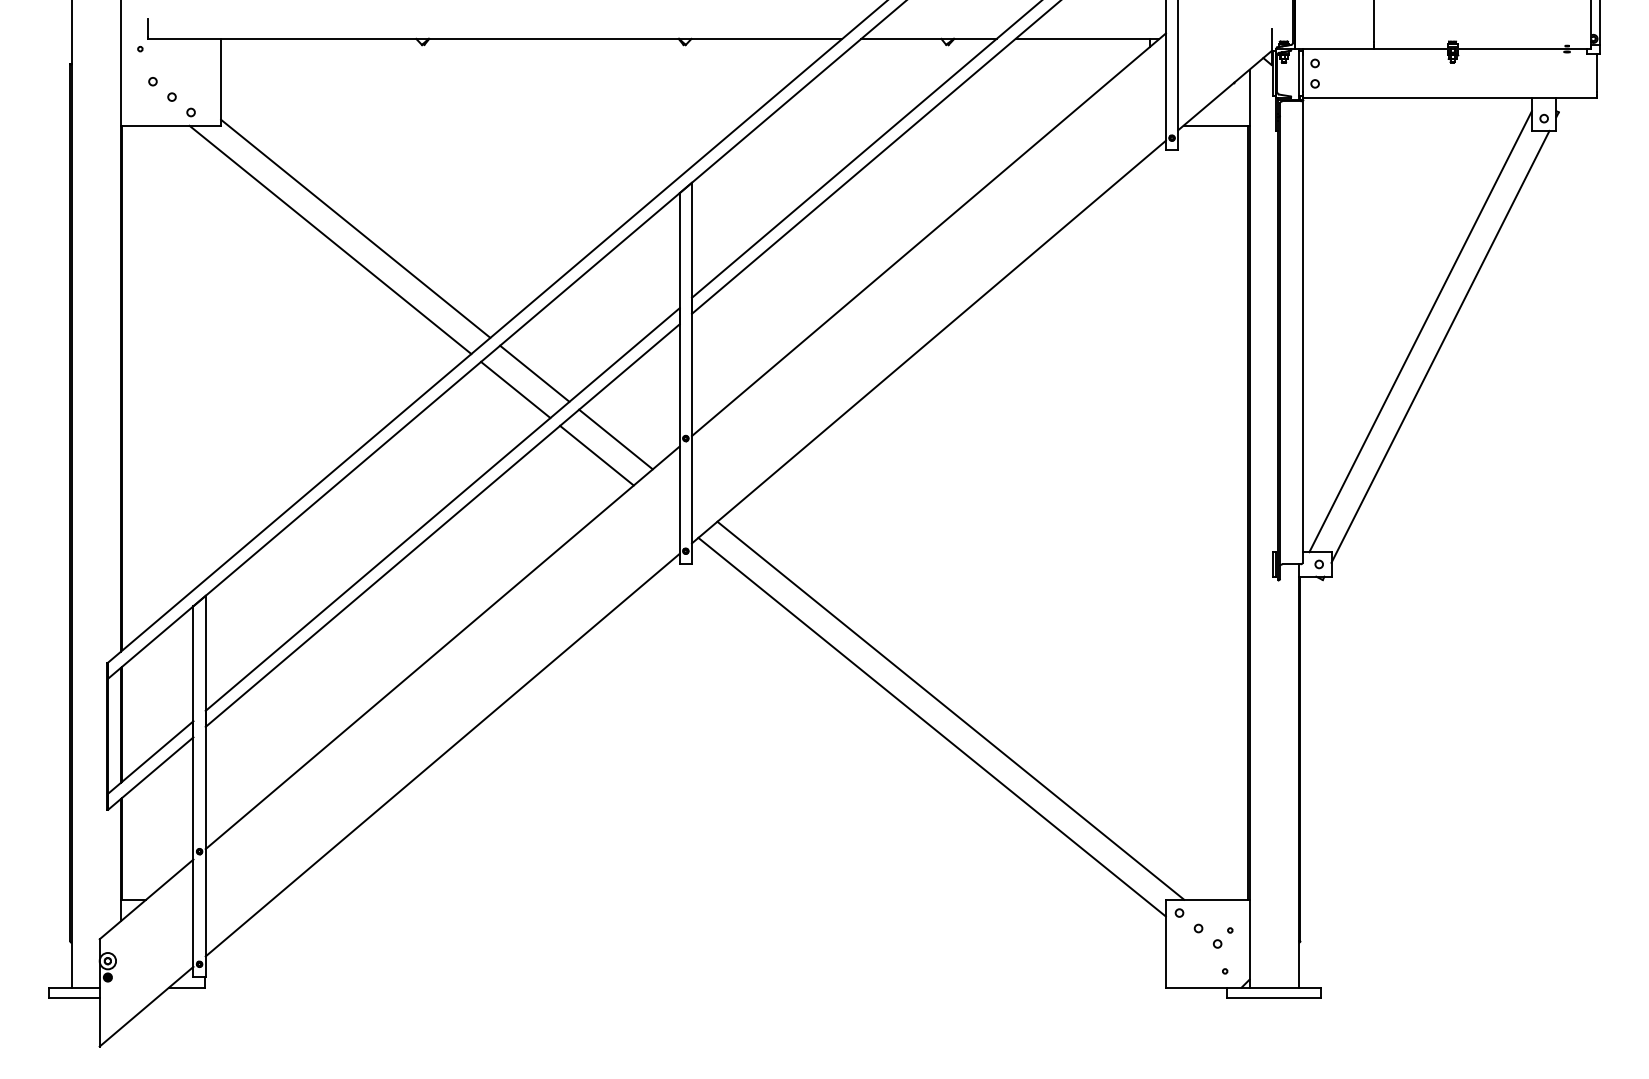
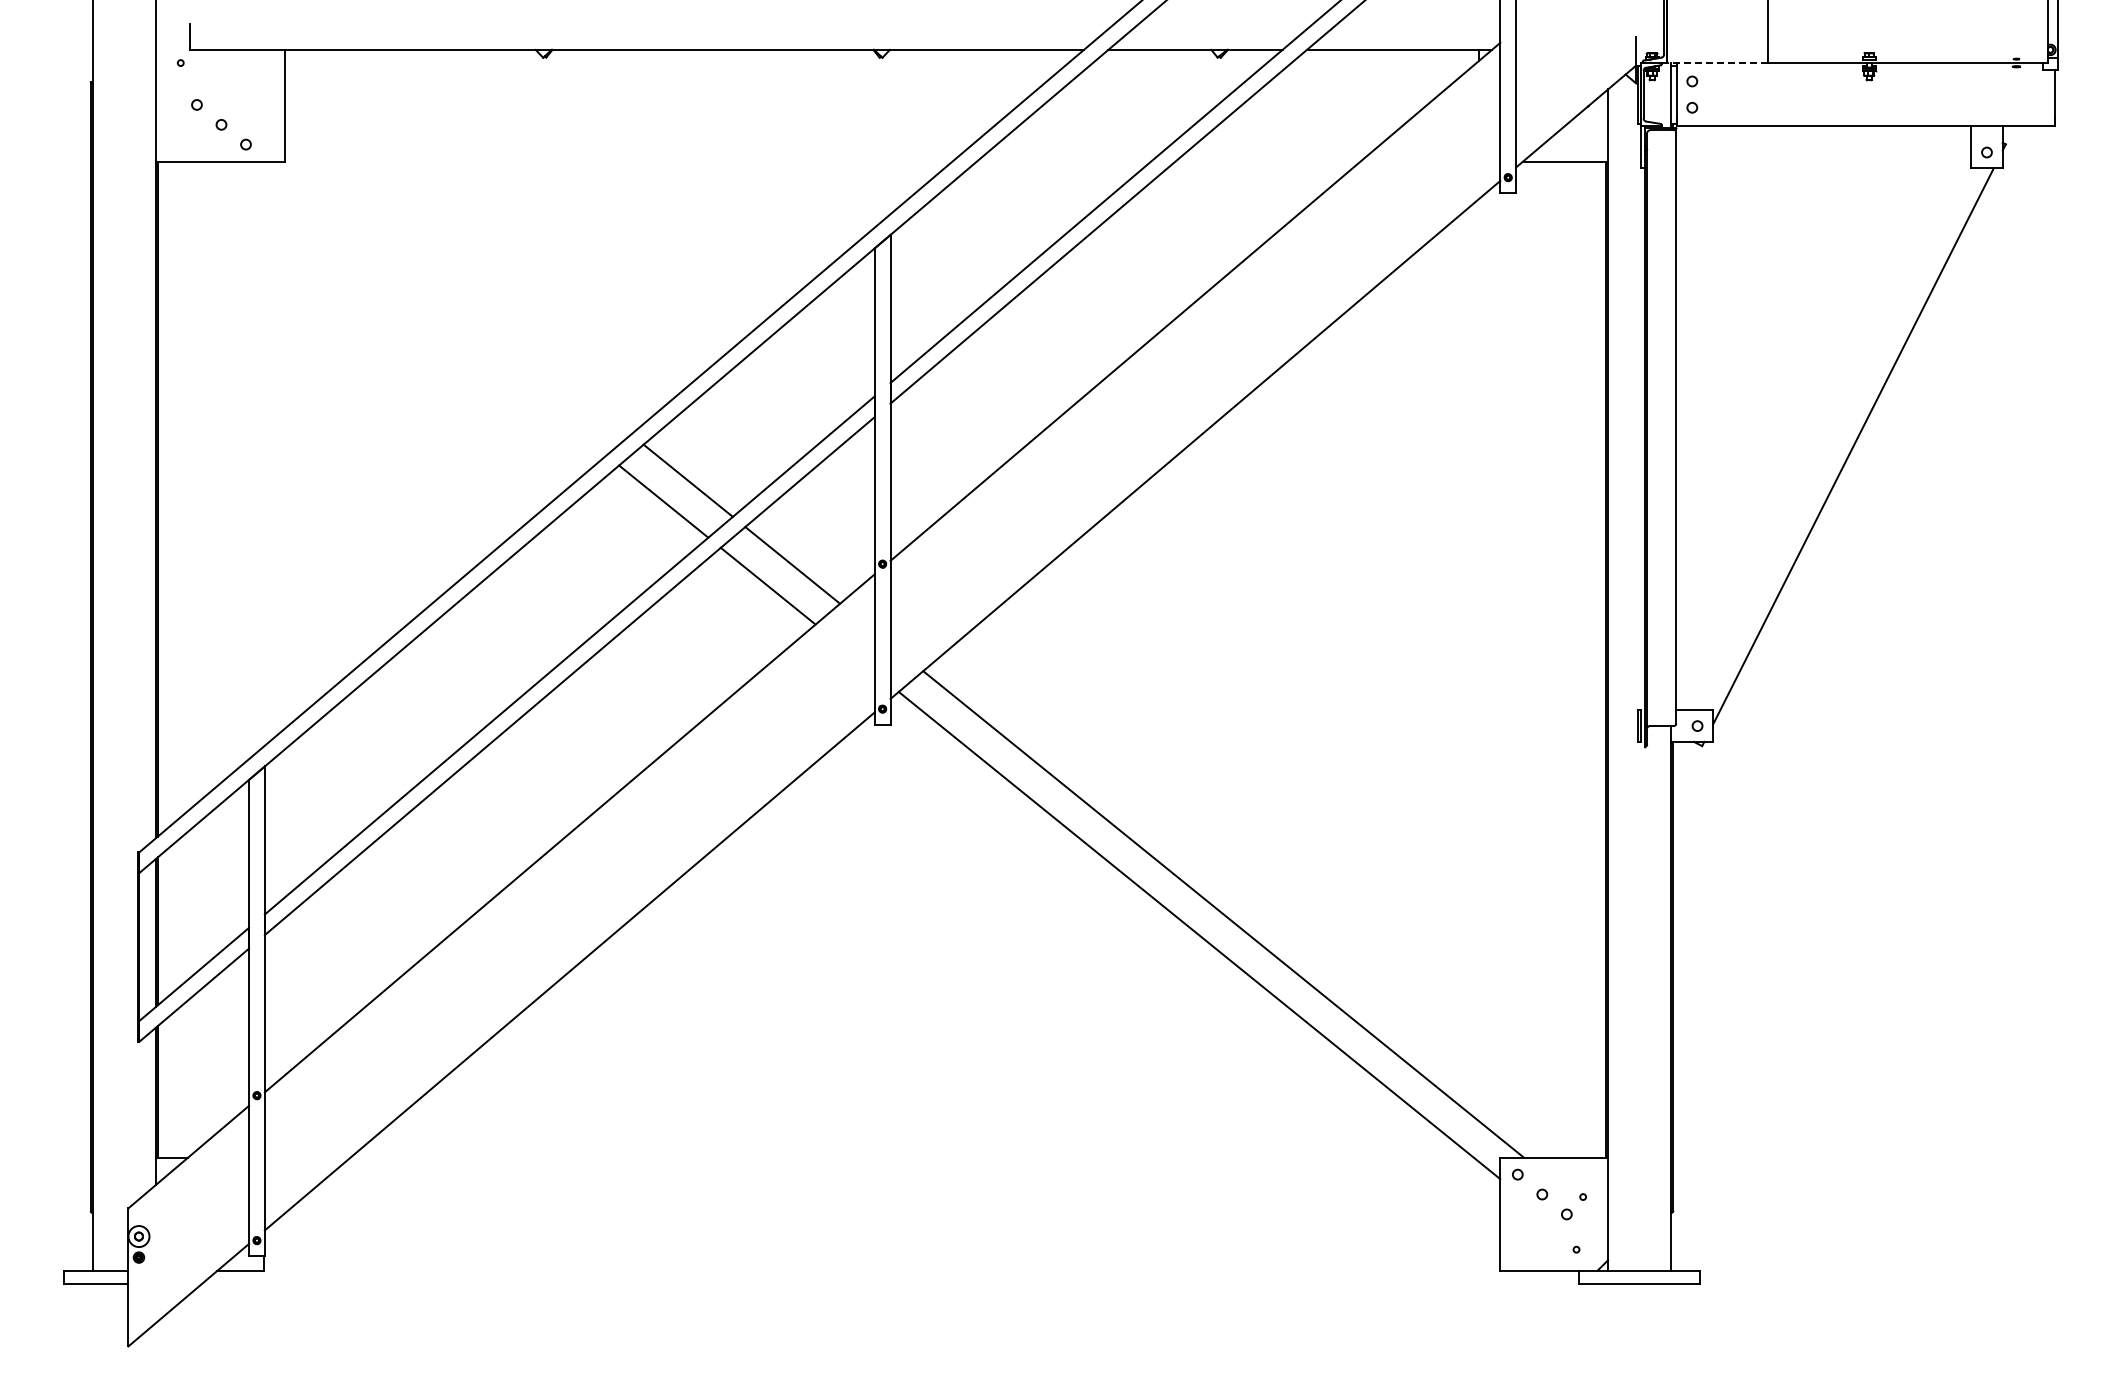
line: (1334, 49) -> (1717, 63), solid -> dashed
line: (355, 229) -> (457, 294), removed
line: (330, 239) -> (425, 308), removed
line: (1420, 331) -> (1827, 426), removed

